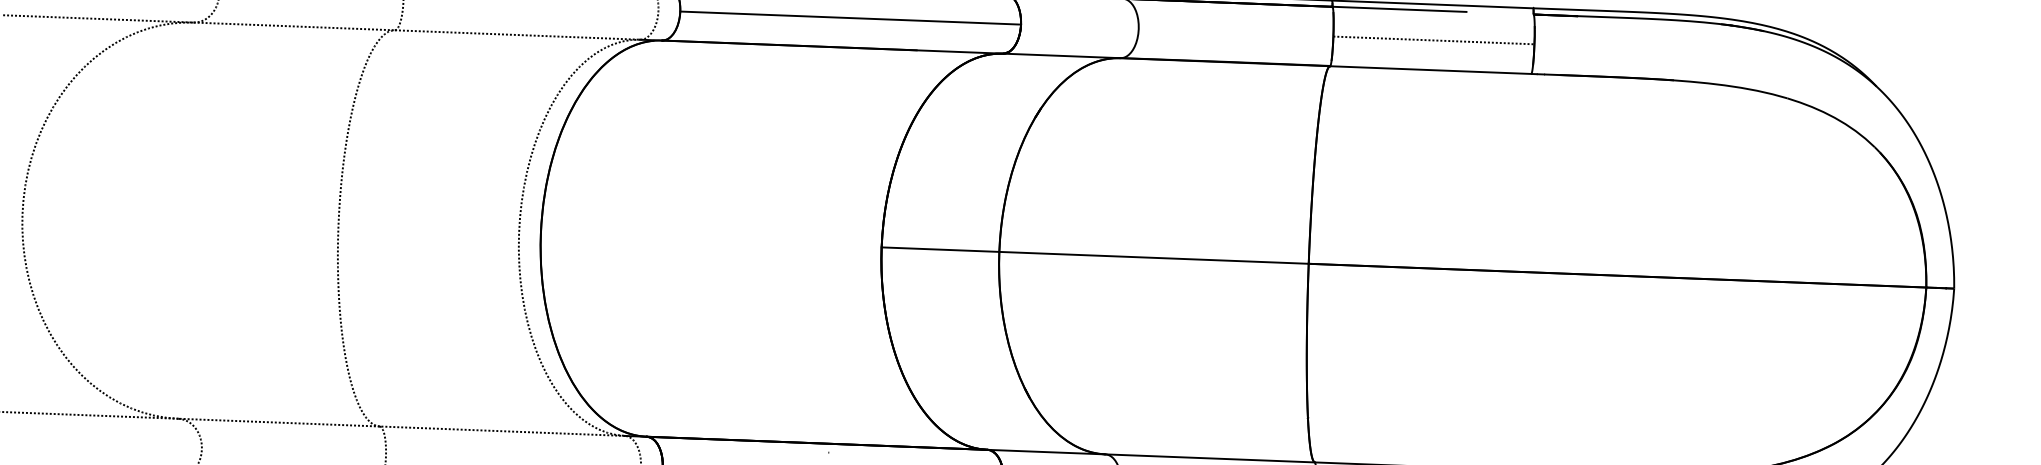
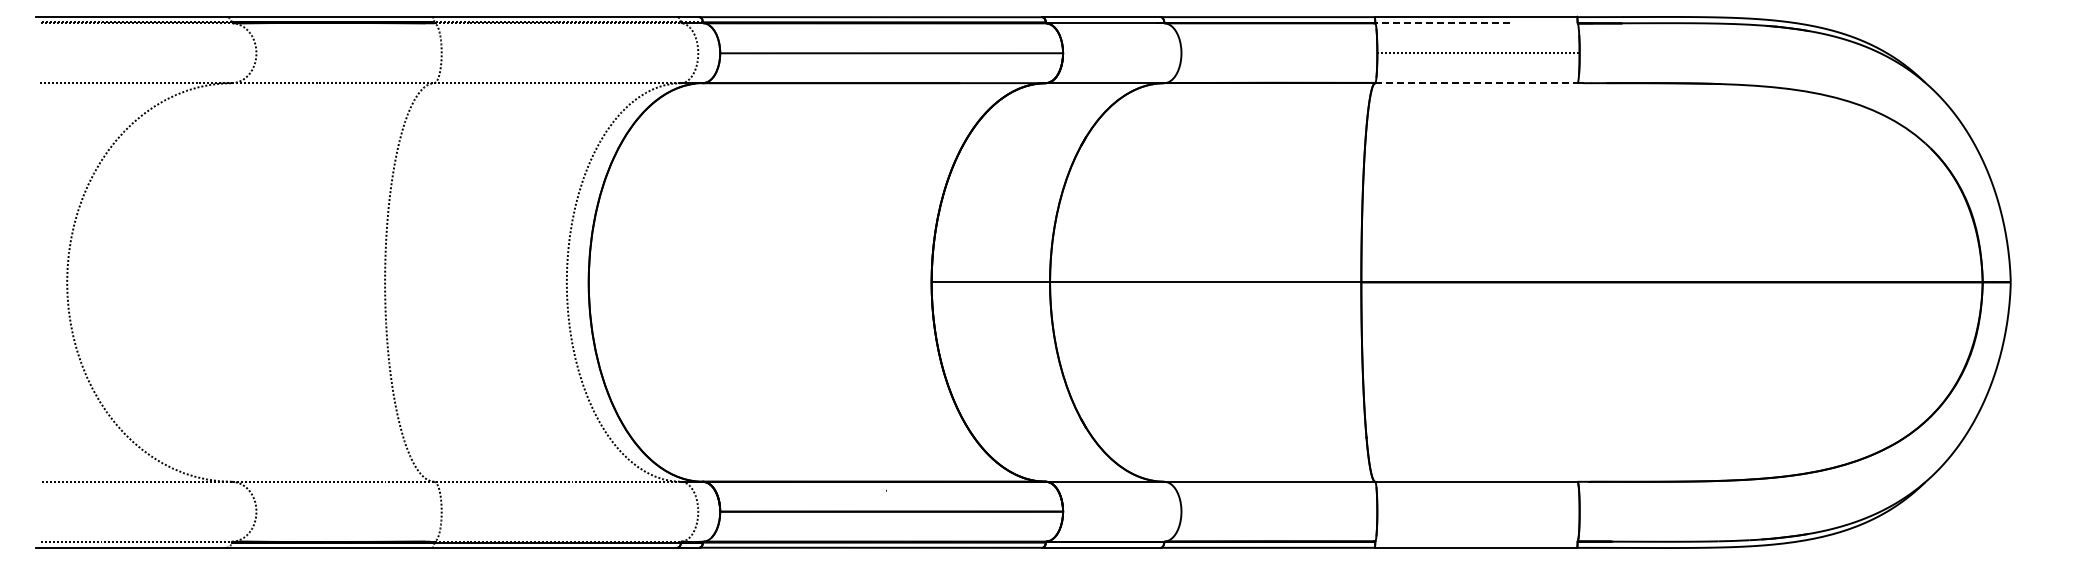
line: (1399, 9) -> (1442, 23), solid -> dashed
line: (1430, 70) -> (1476, 83), solid -> dashed

